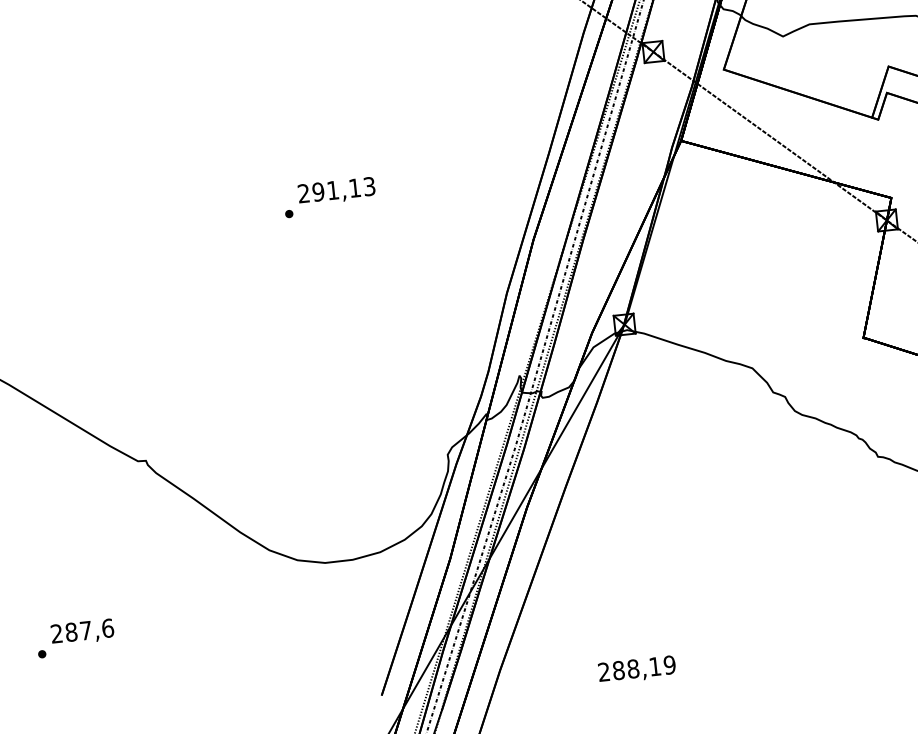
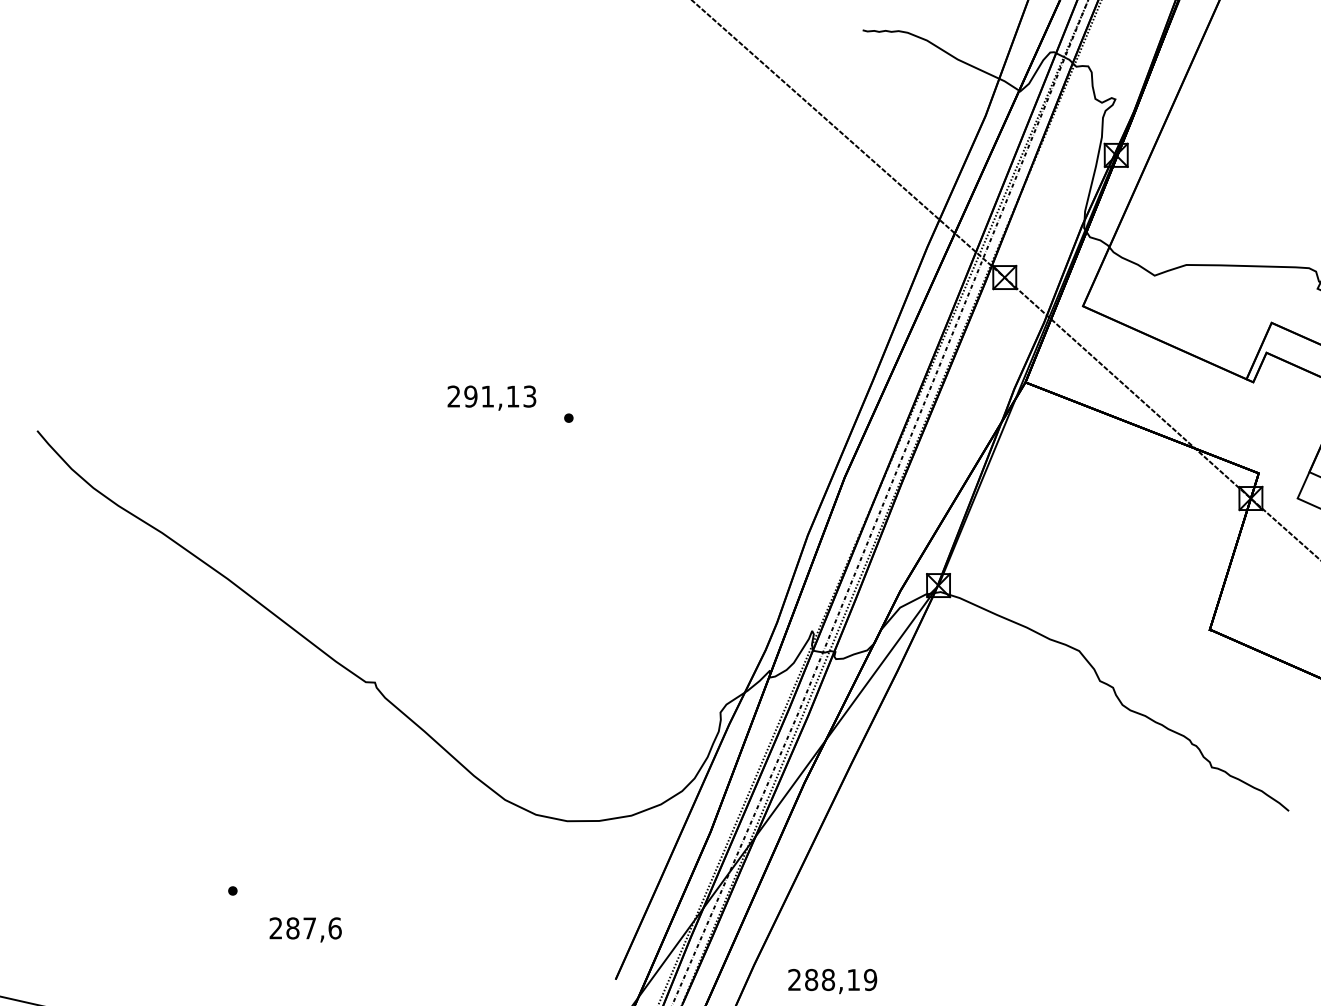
text: (336, 190) -> (491, 397), moved
text: (82, 632) -> (305, 929), moved
text: (637, 669) -> (832, 981), moved

